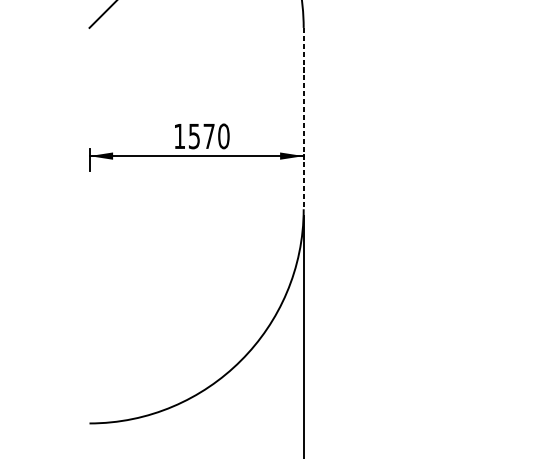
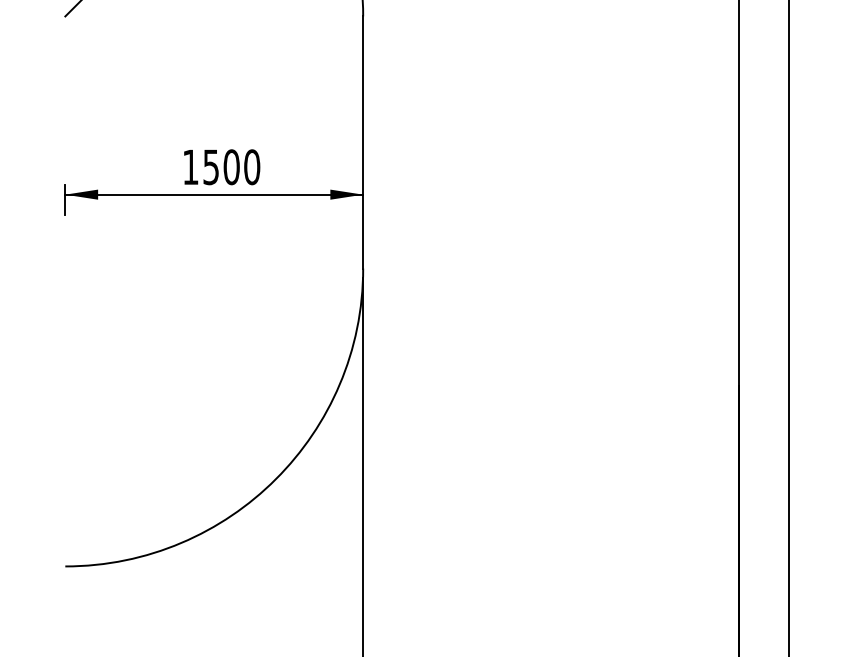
line: (303, 118) -> (363, 142), dashed -> solid
text: (209, 136) -> (231, 167), 1570 -> 1500

